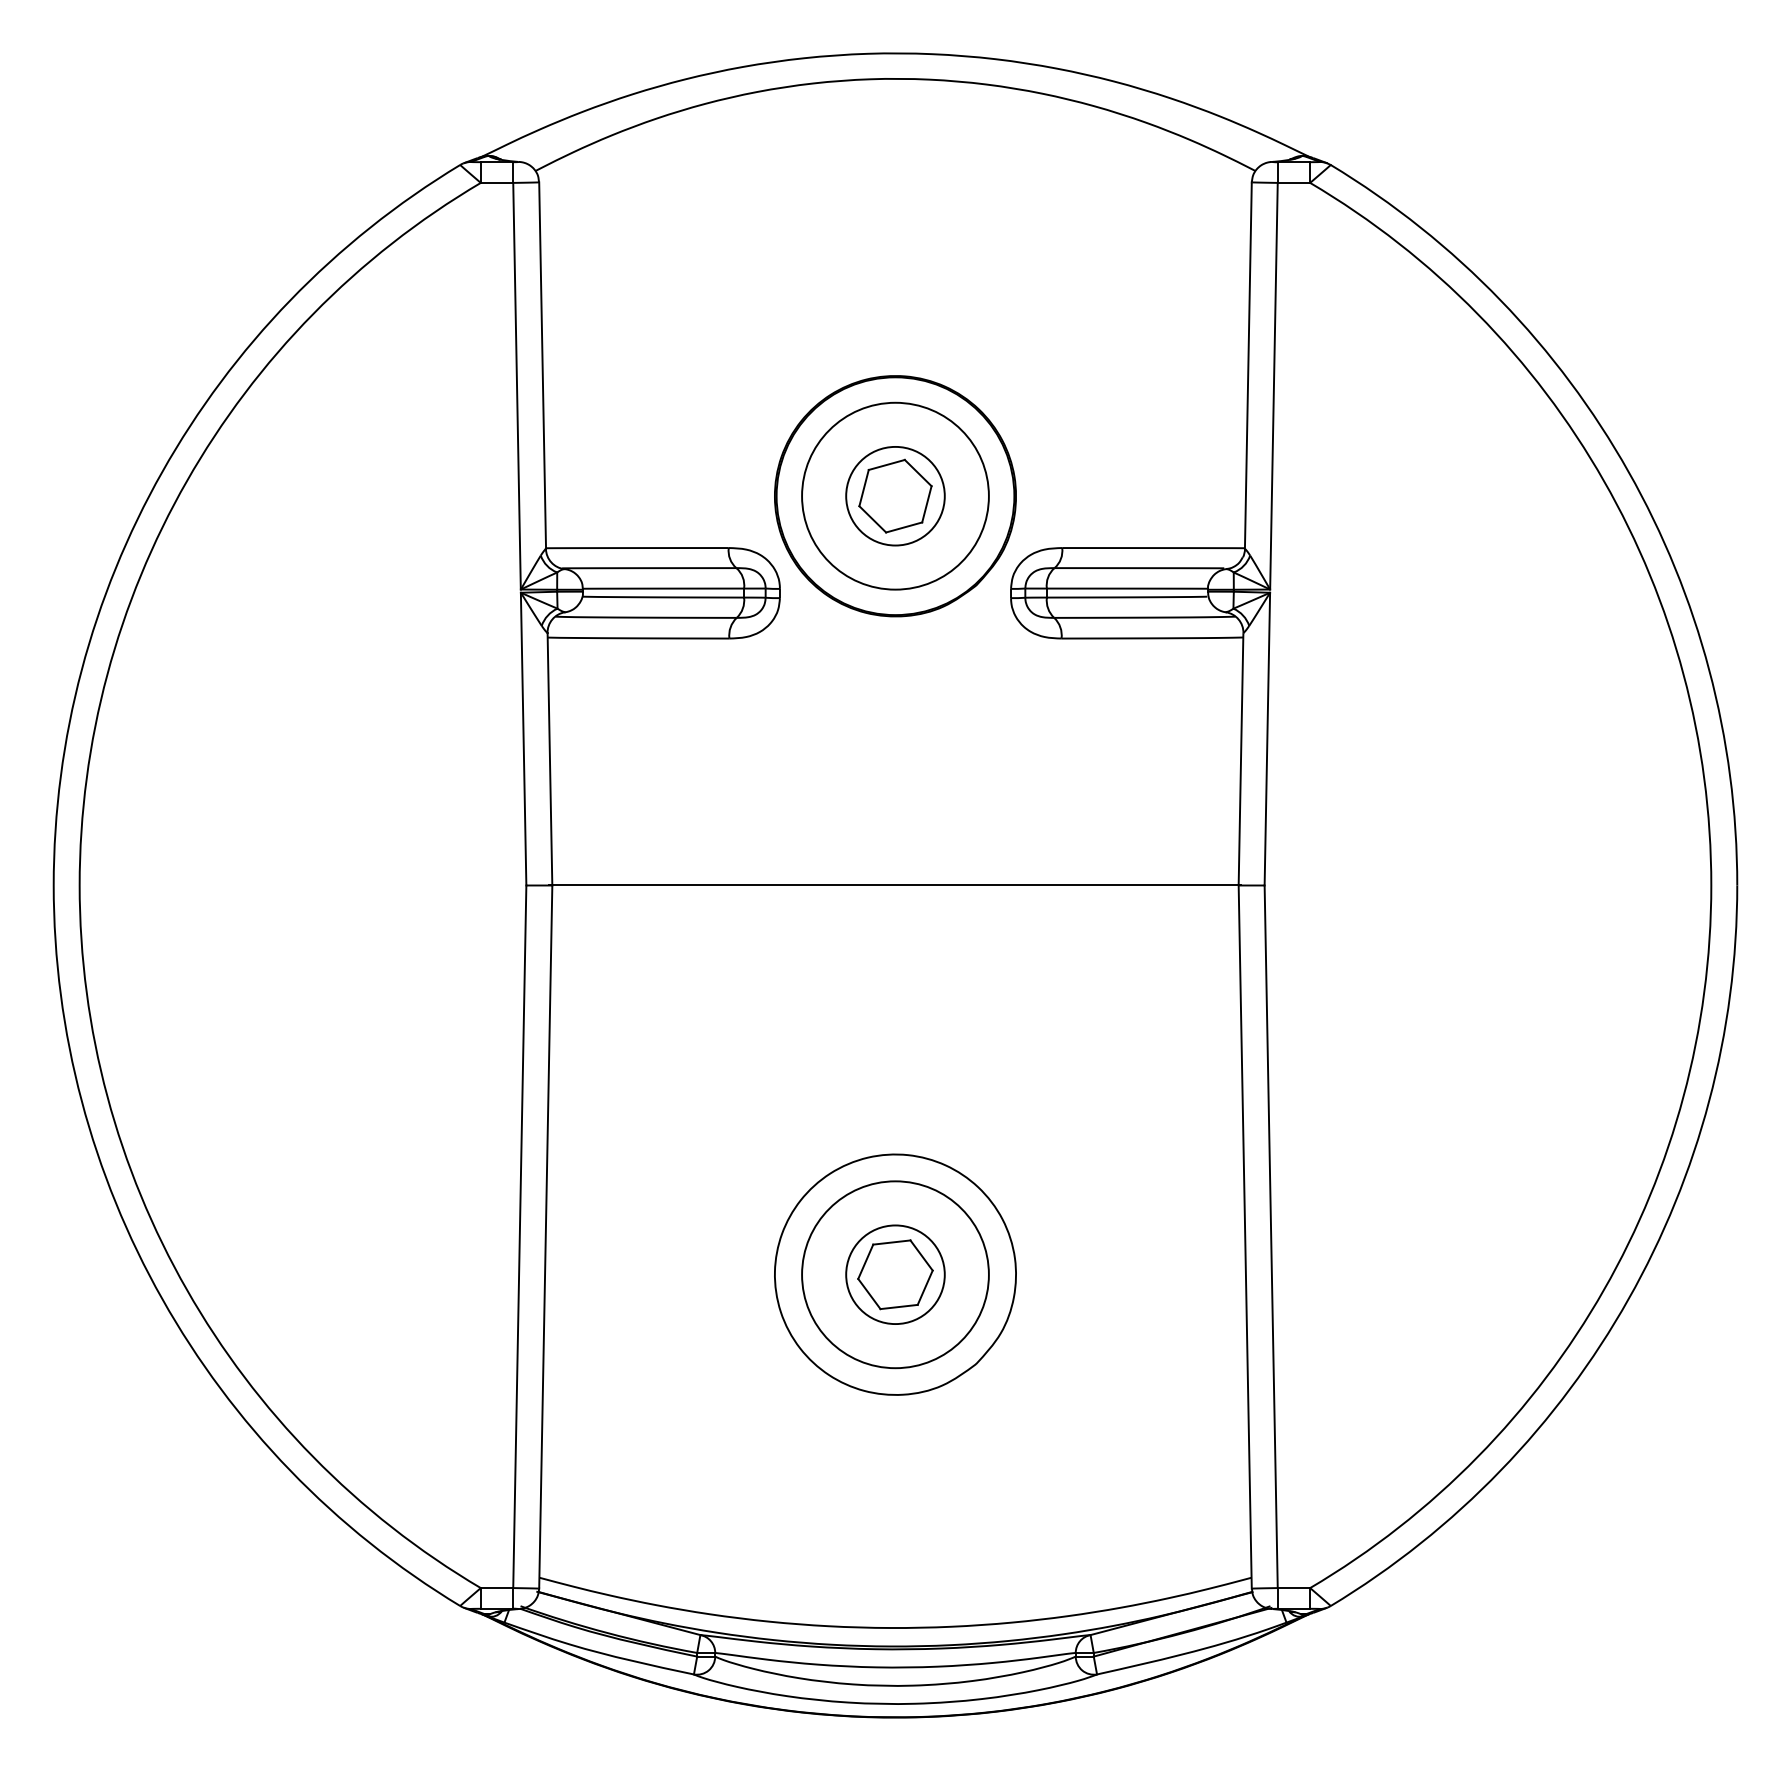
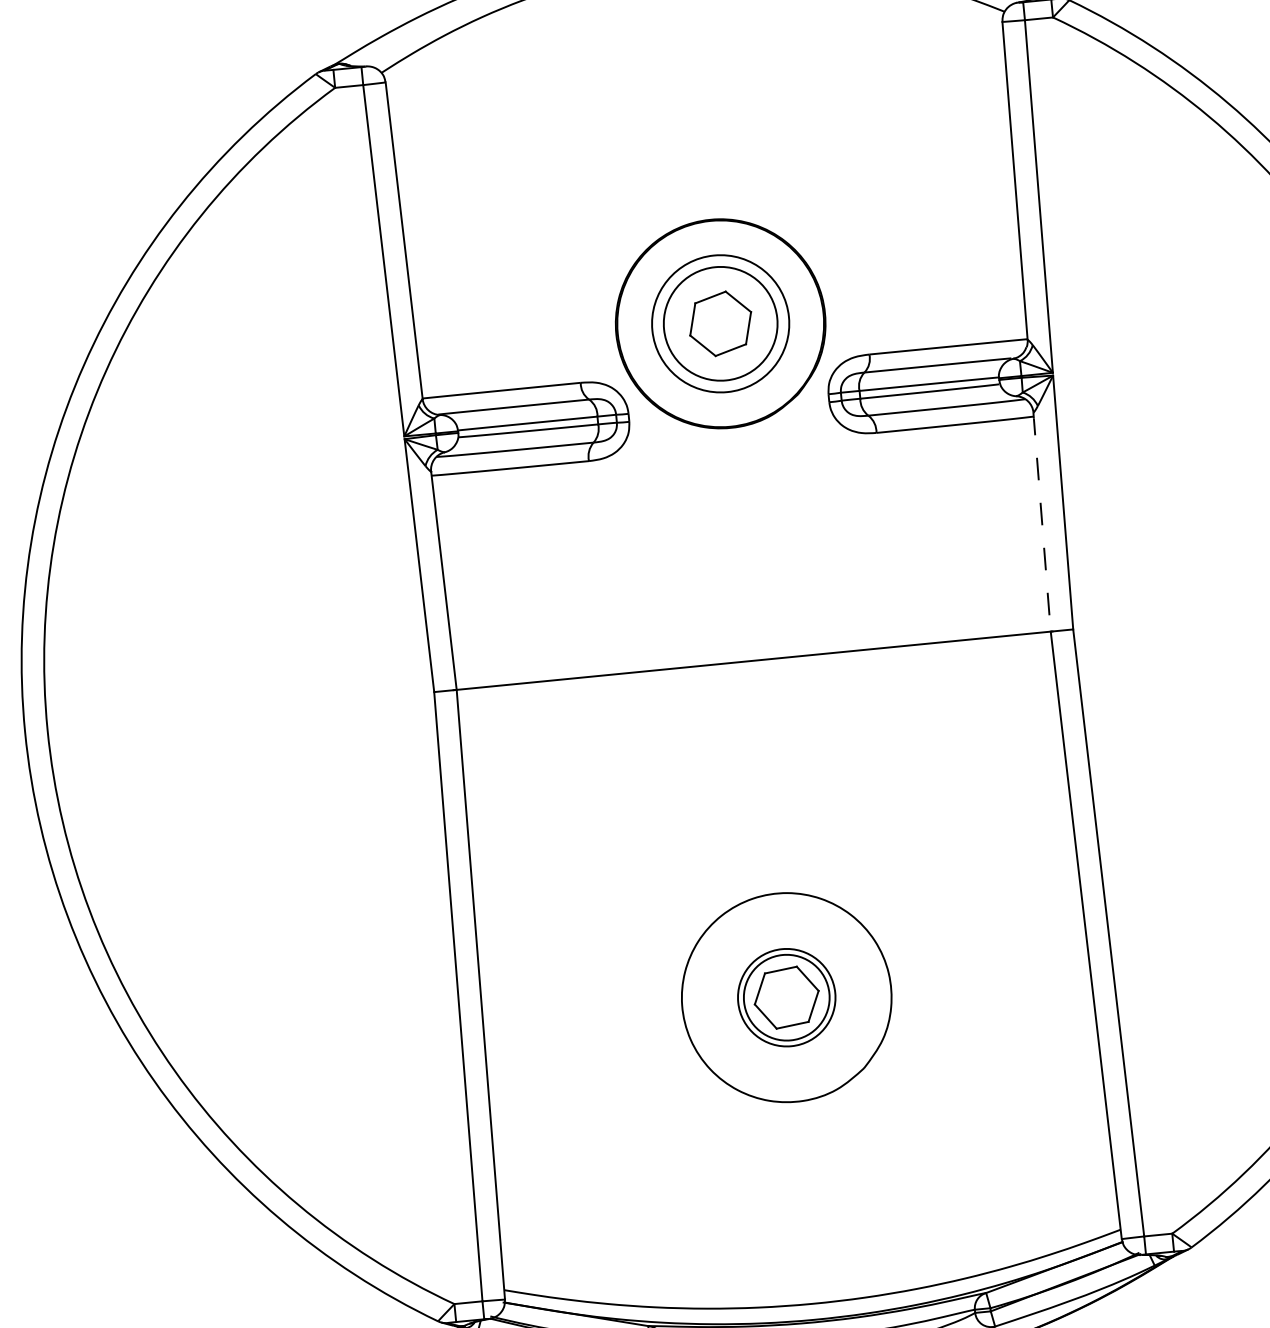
circle: (895, 495) -> (720, 323), size x0.7
circle: (895, 495) -> (720, 323), size x1.6
line: (1241, 758) -> (1042, 521), solid -> dashed
circle: (895, 1274) -> (786, 997), size x0.6

